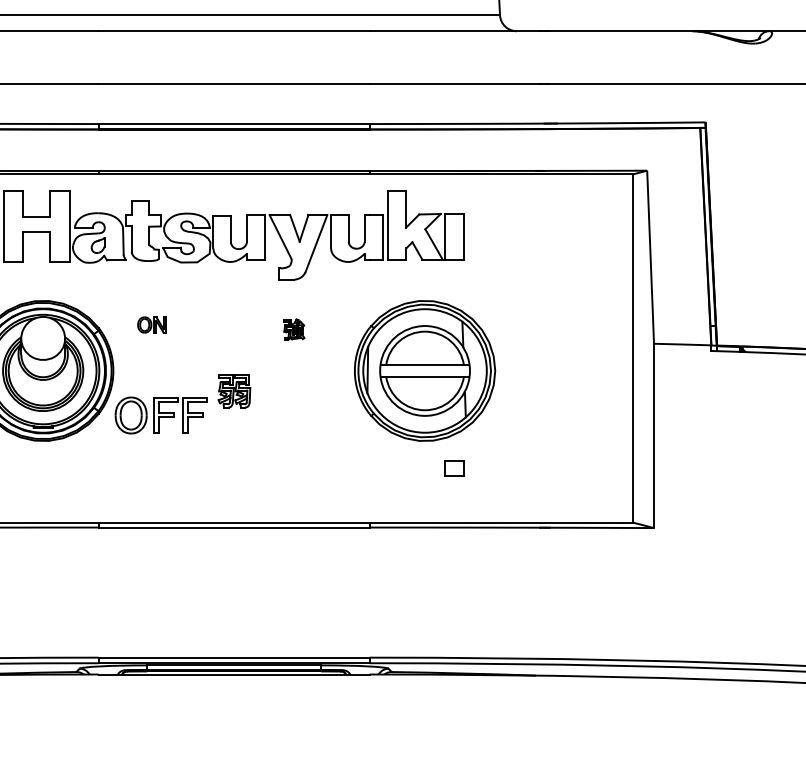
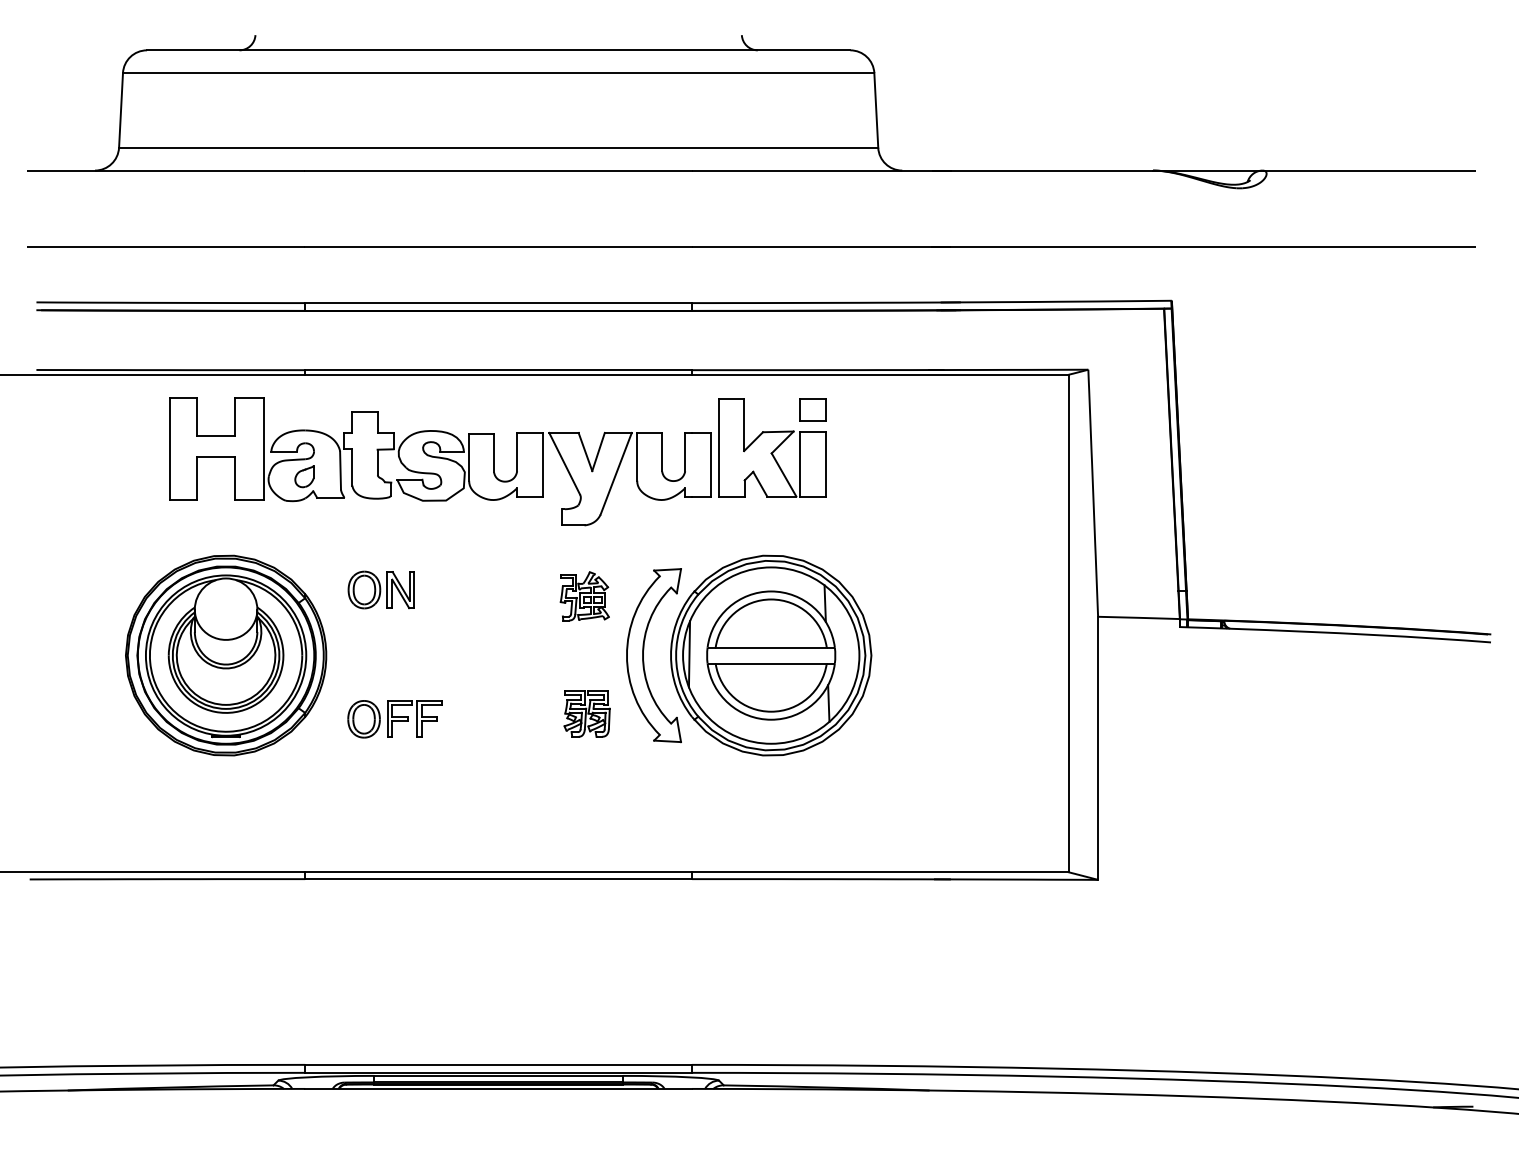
part: (151, 324) -> (380, 589), size x1.67
part: (294, 329) -> (584, 596), size x1.67
part: (335, 370) -> (643, 655), added
part: (234, 391) -> (586, 713), moved
part: (161, 415) -> (394, 719), size x0.71
part: (453, 468) -> (812, 409), moved

